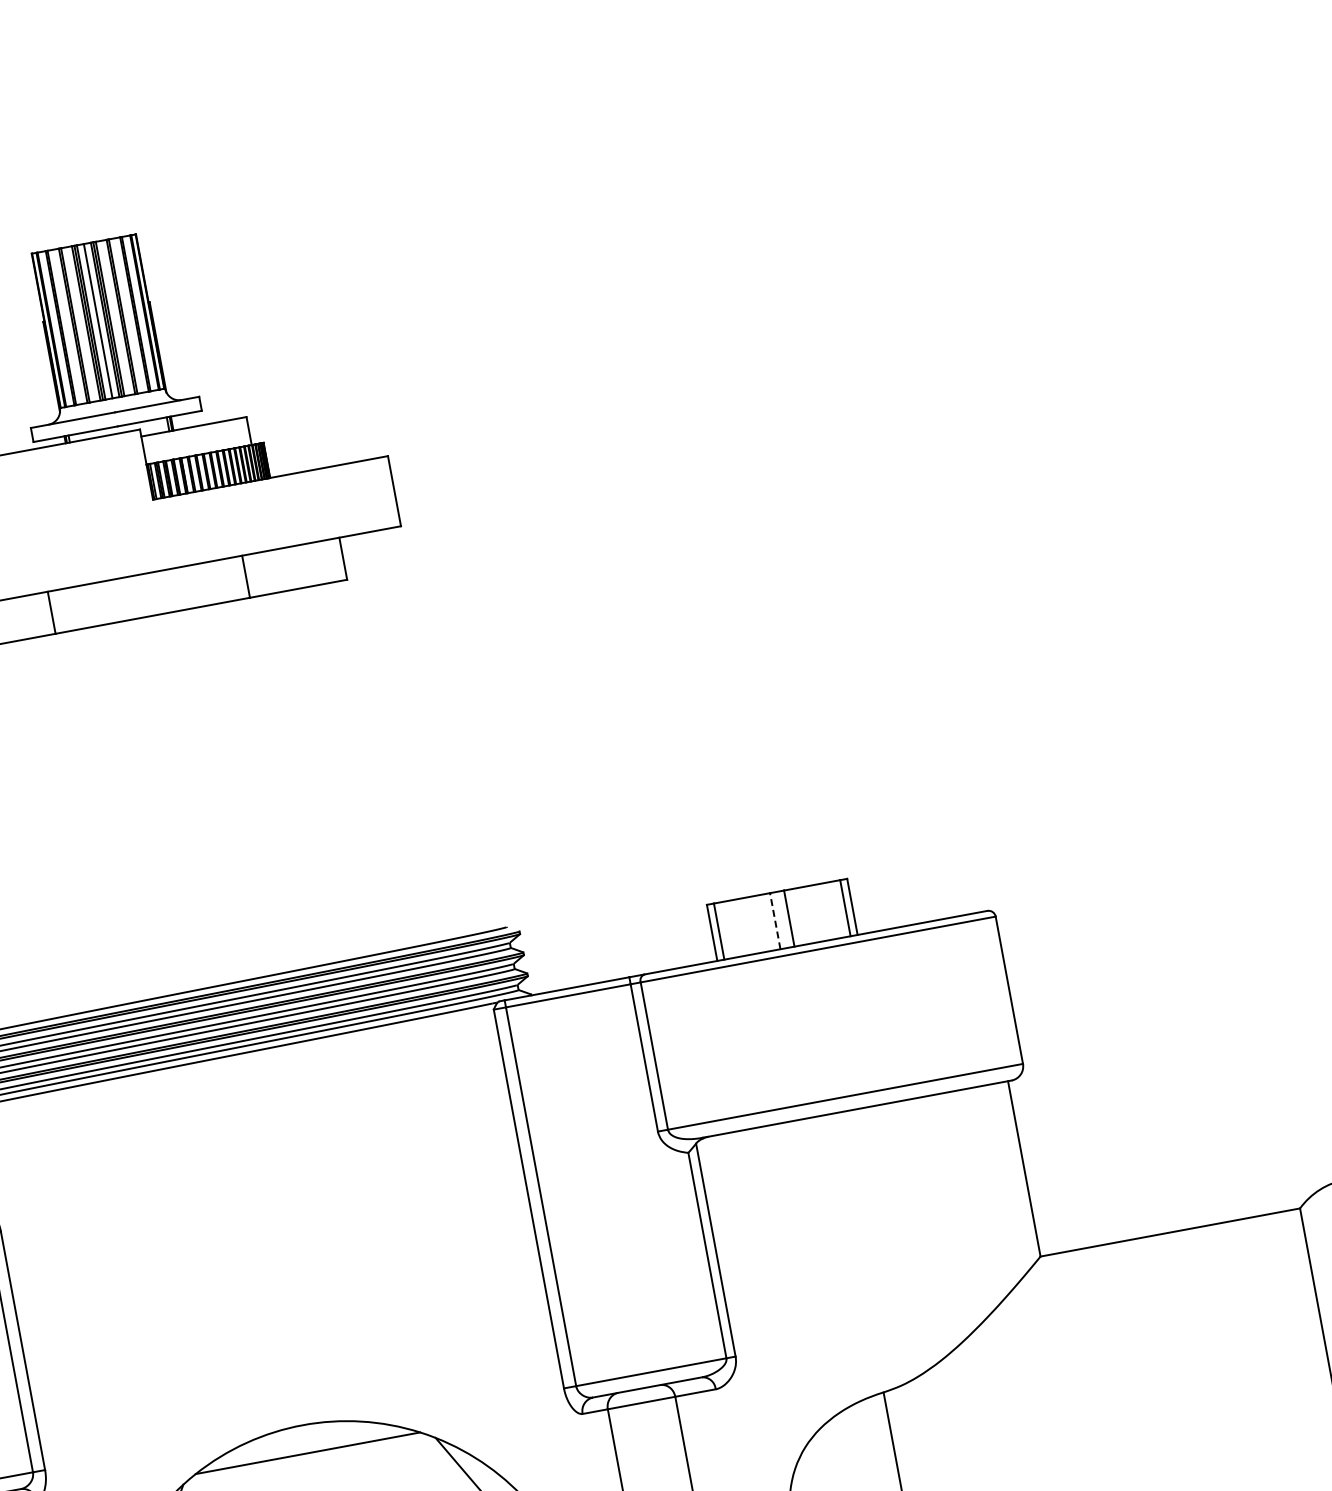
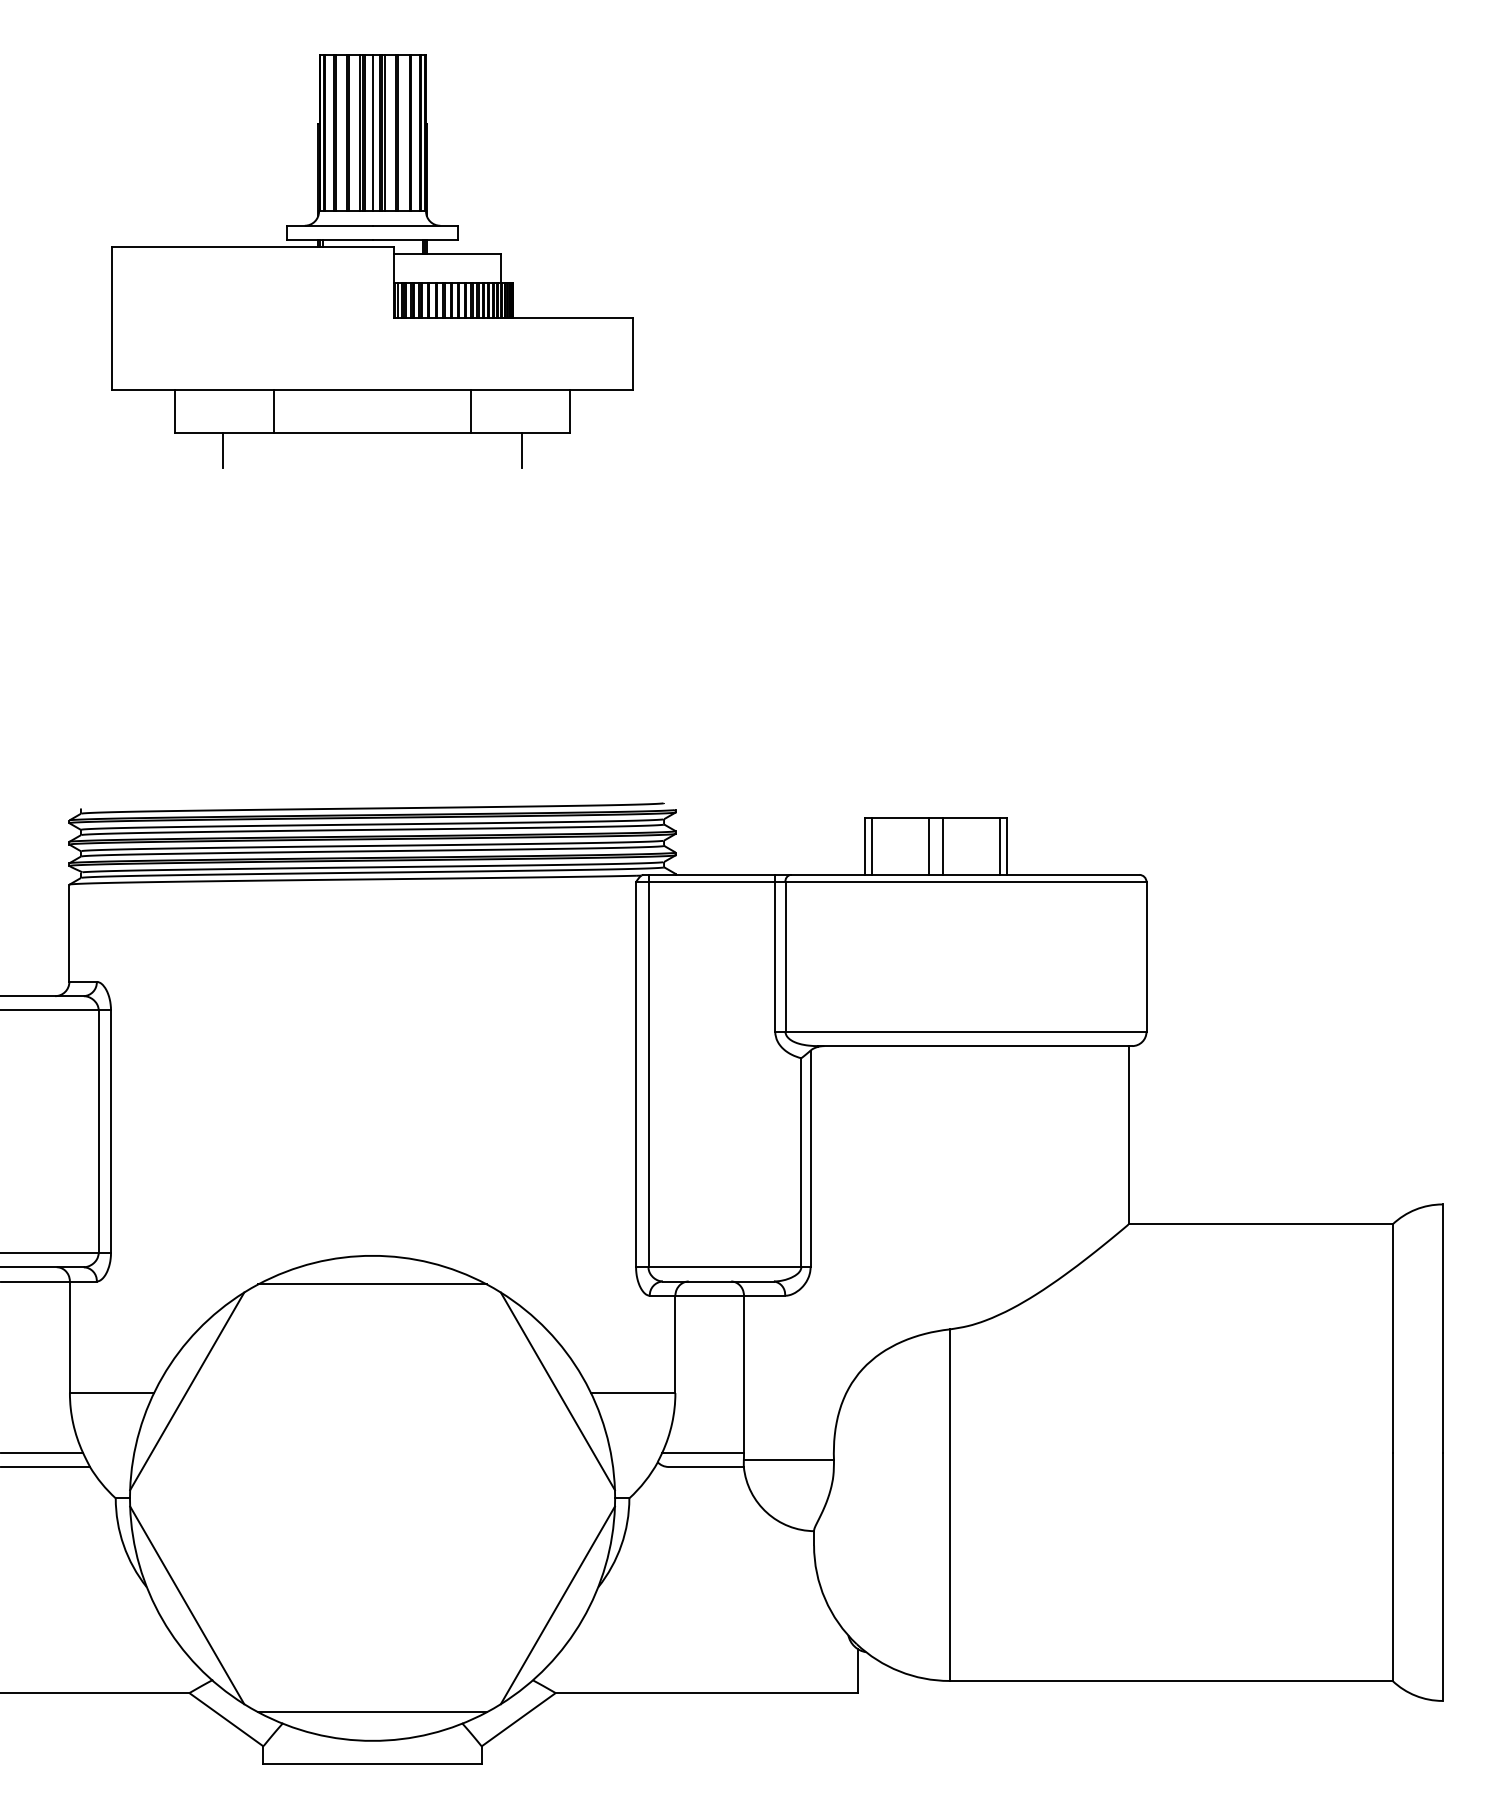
line: (303, 606) -> (522, 450), added
line: (8, 660) -> (222, 450), added
line: (774, 921) -> (928, 846), dashed -> solid

